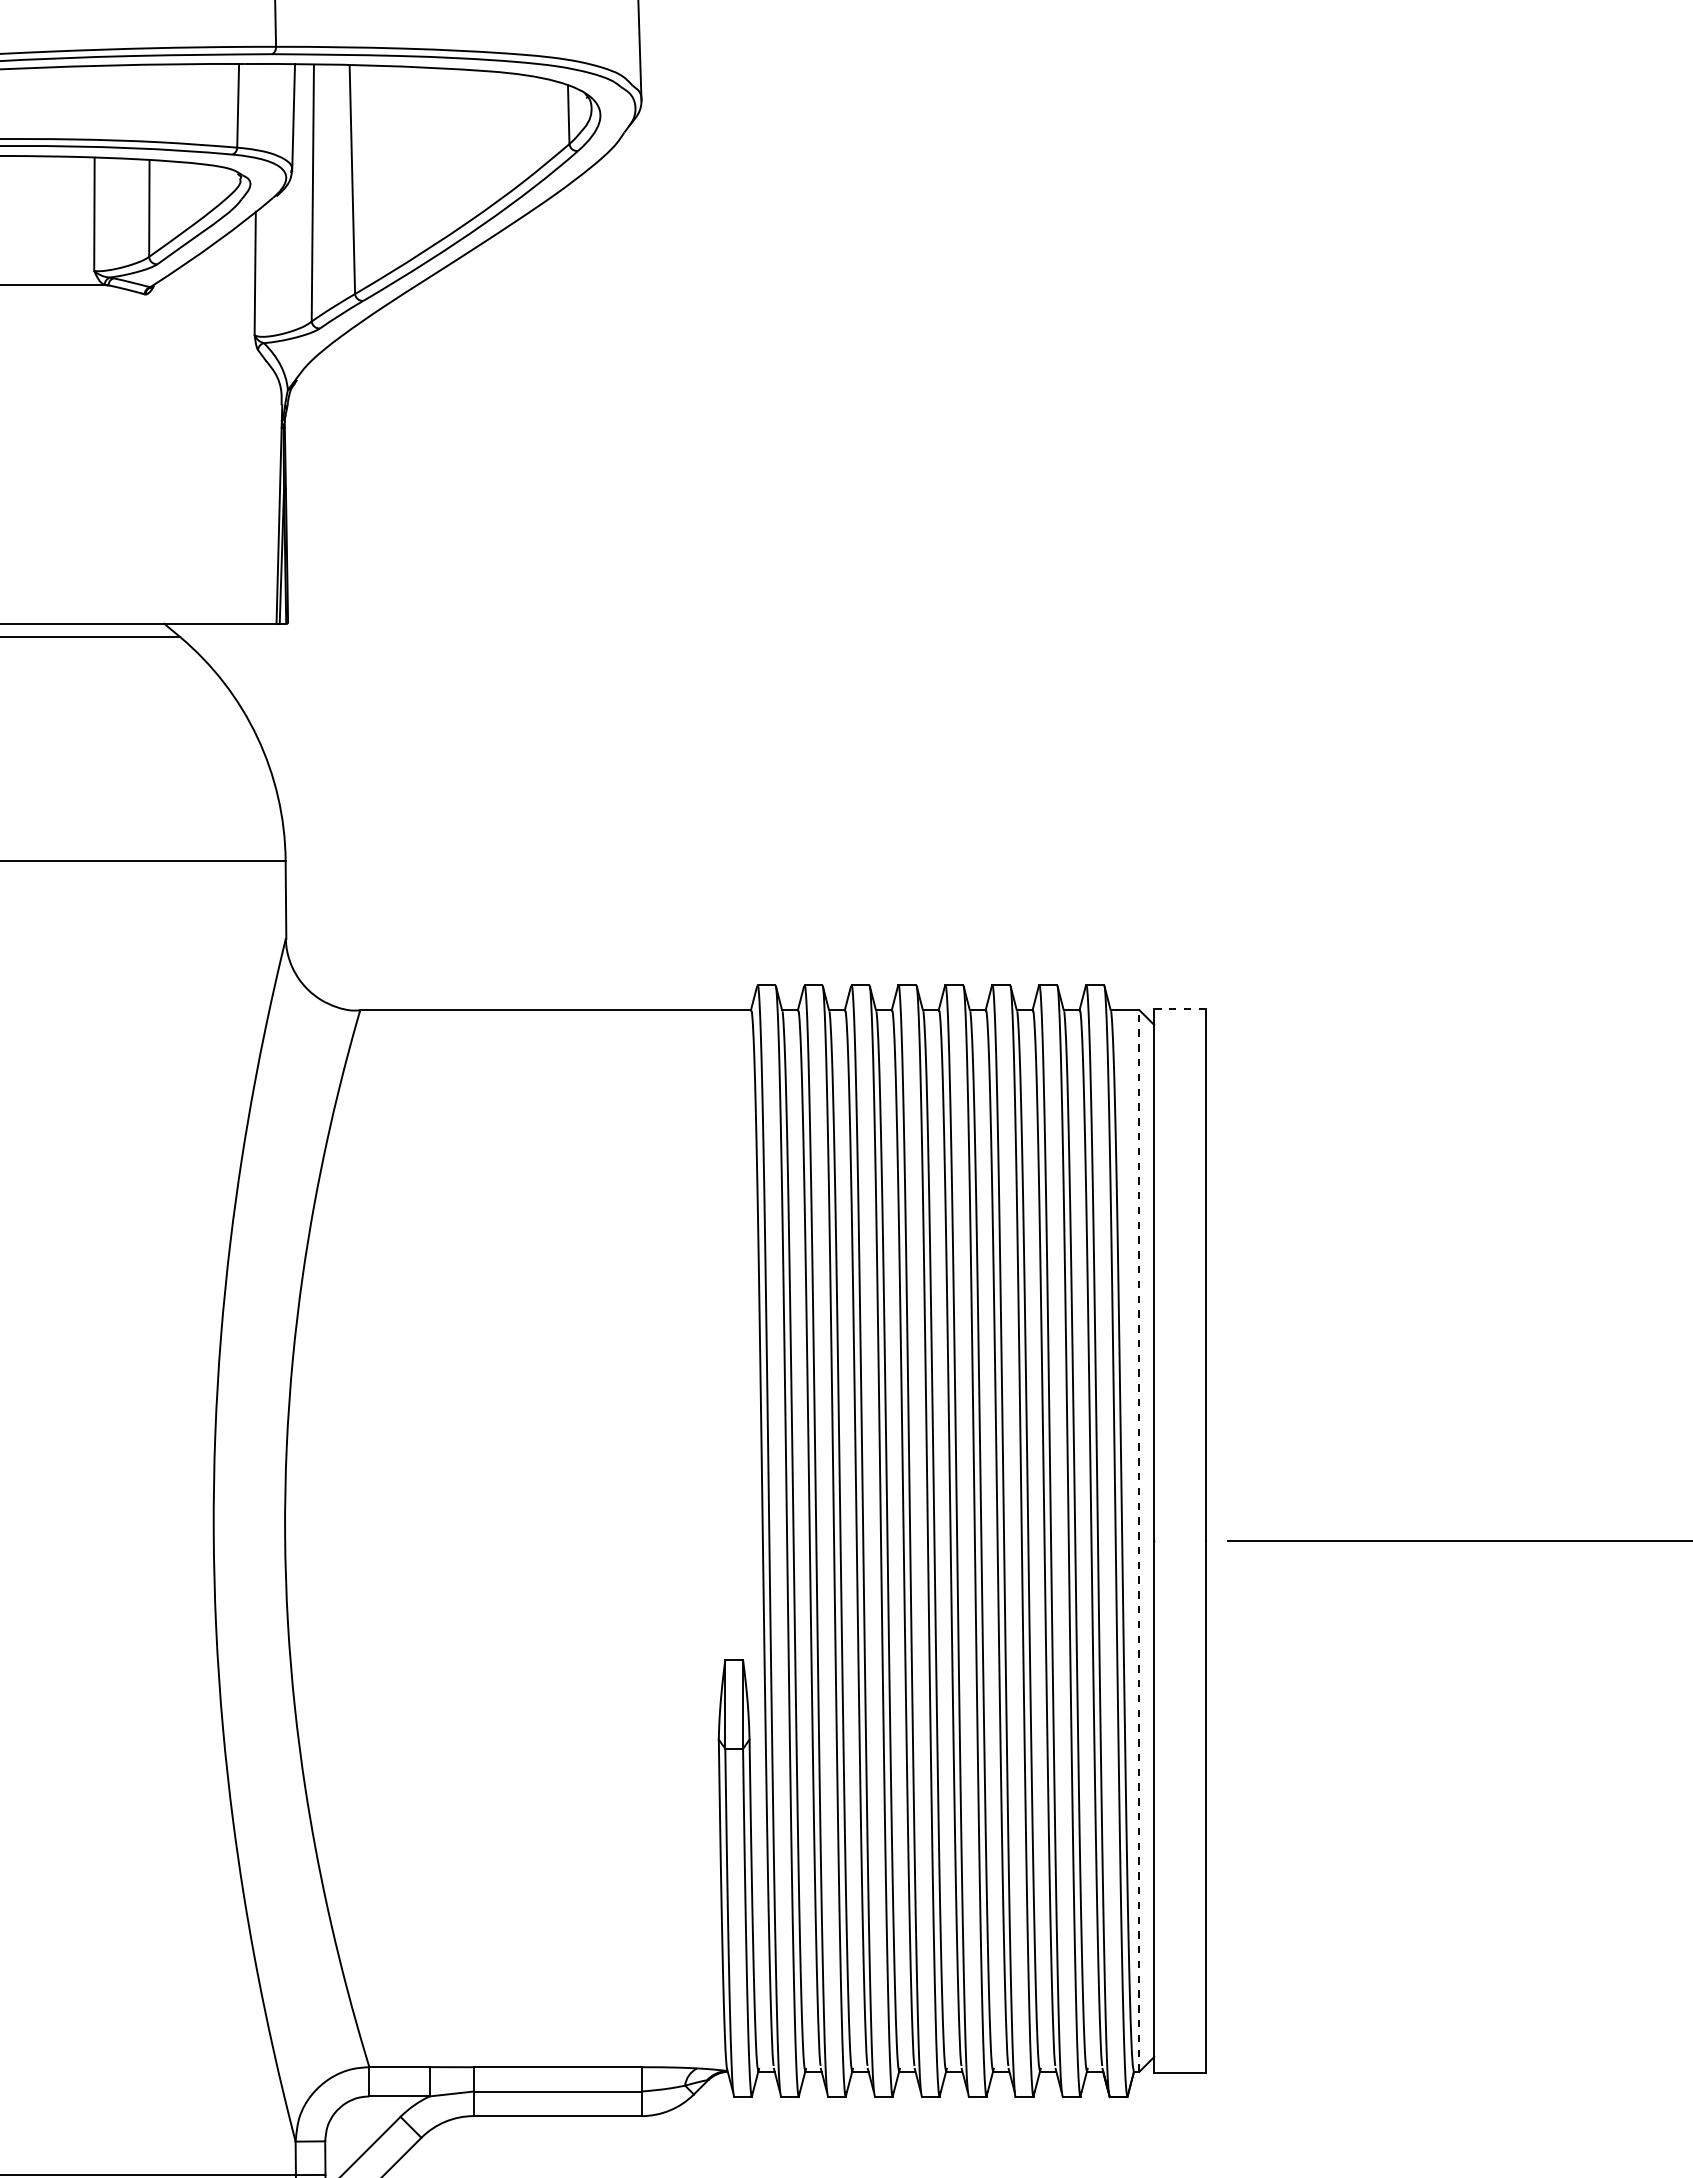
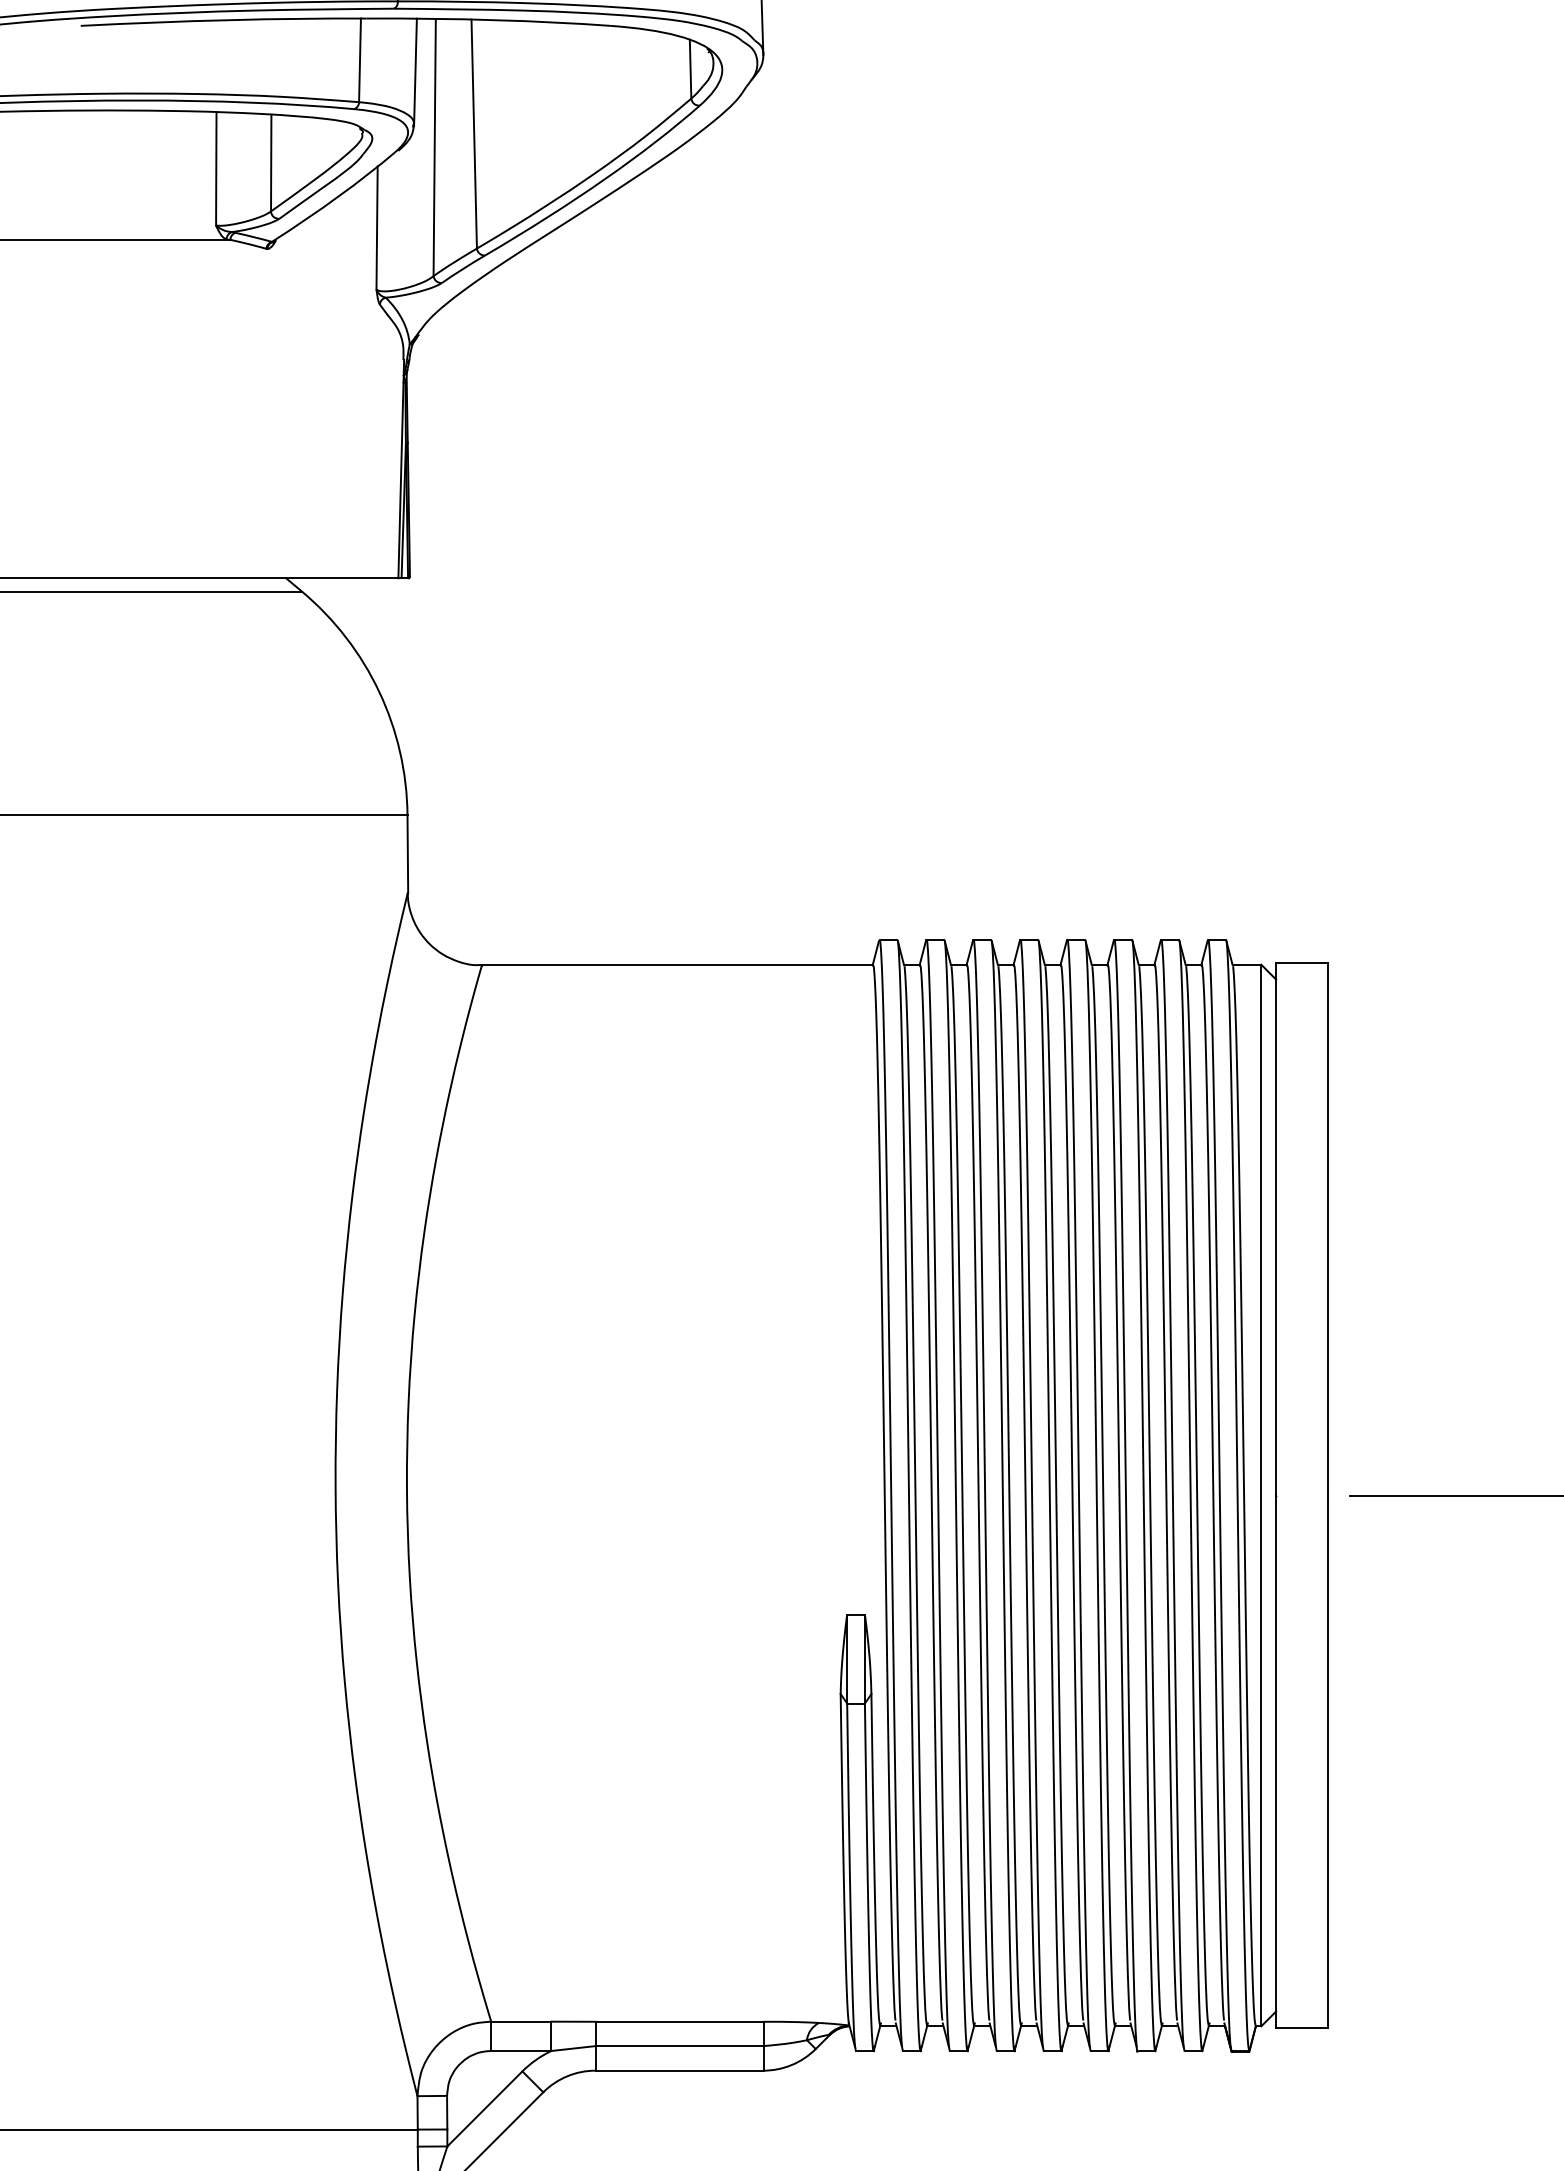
line: (1180, 1008) -> (1302, 963), dashed -> solid
line: (1139, 1540) -> (1261, 1495), dashed -> solid

